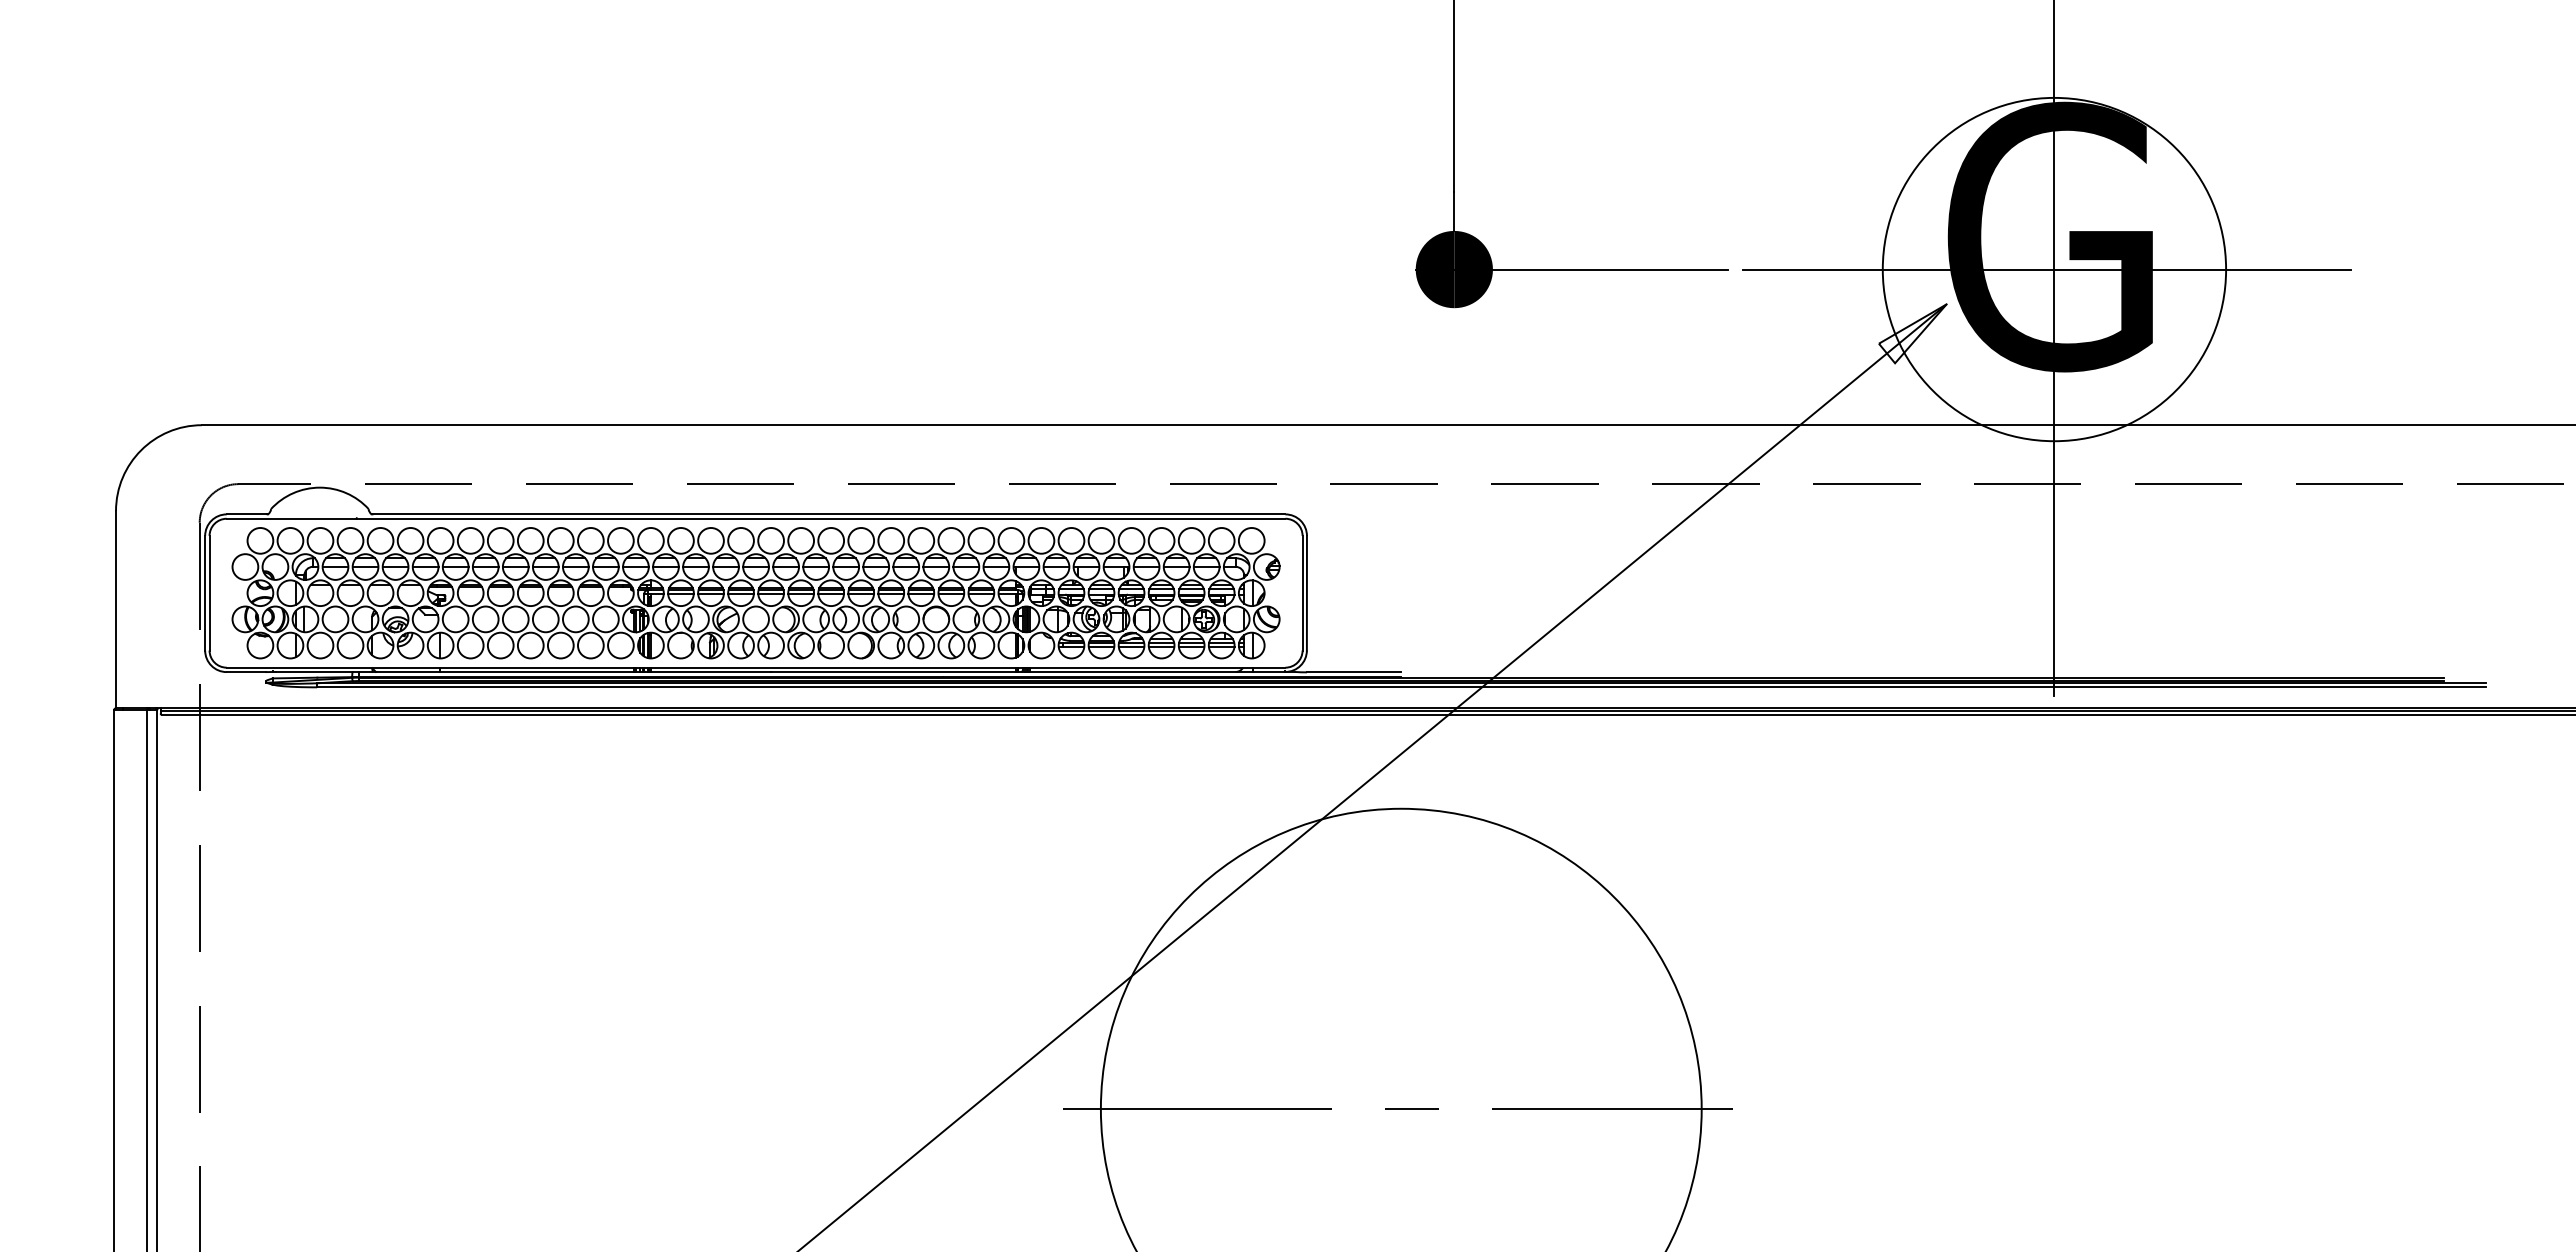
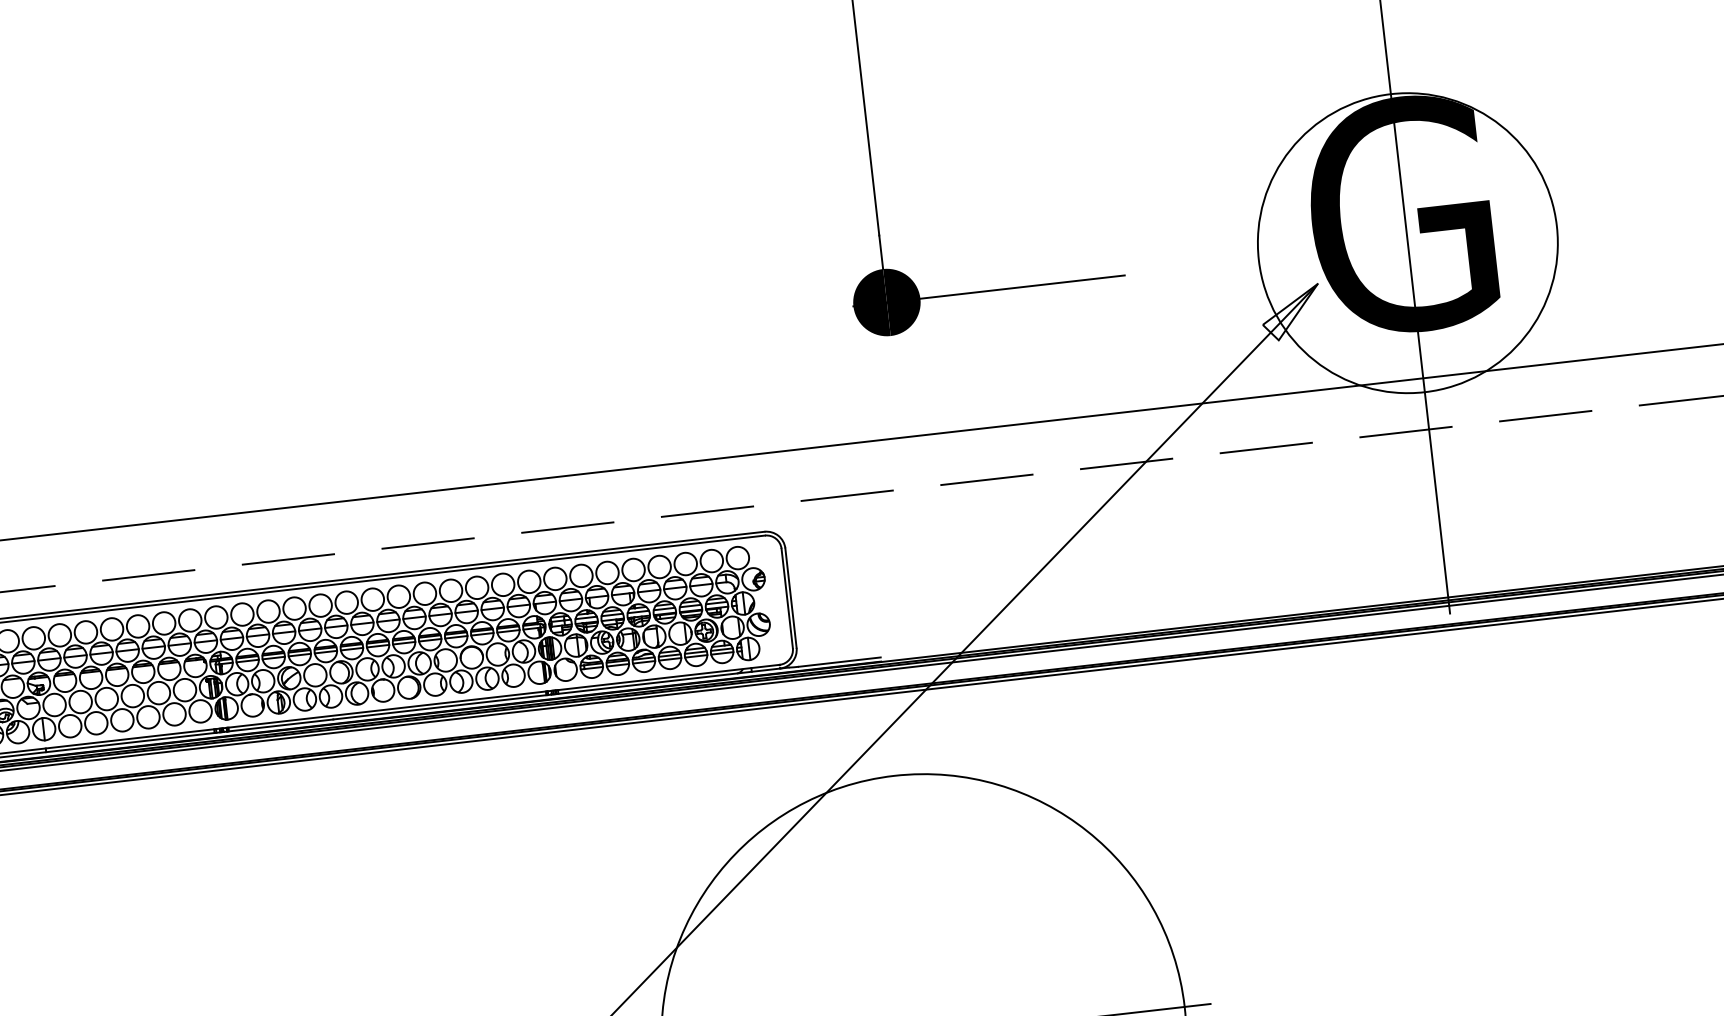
line: (2047, 269) -> (1401, 243), removed

